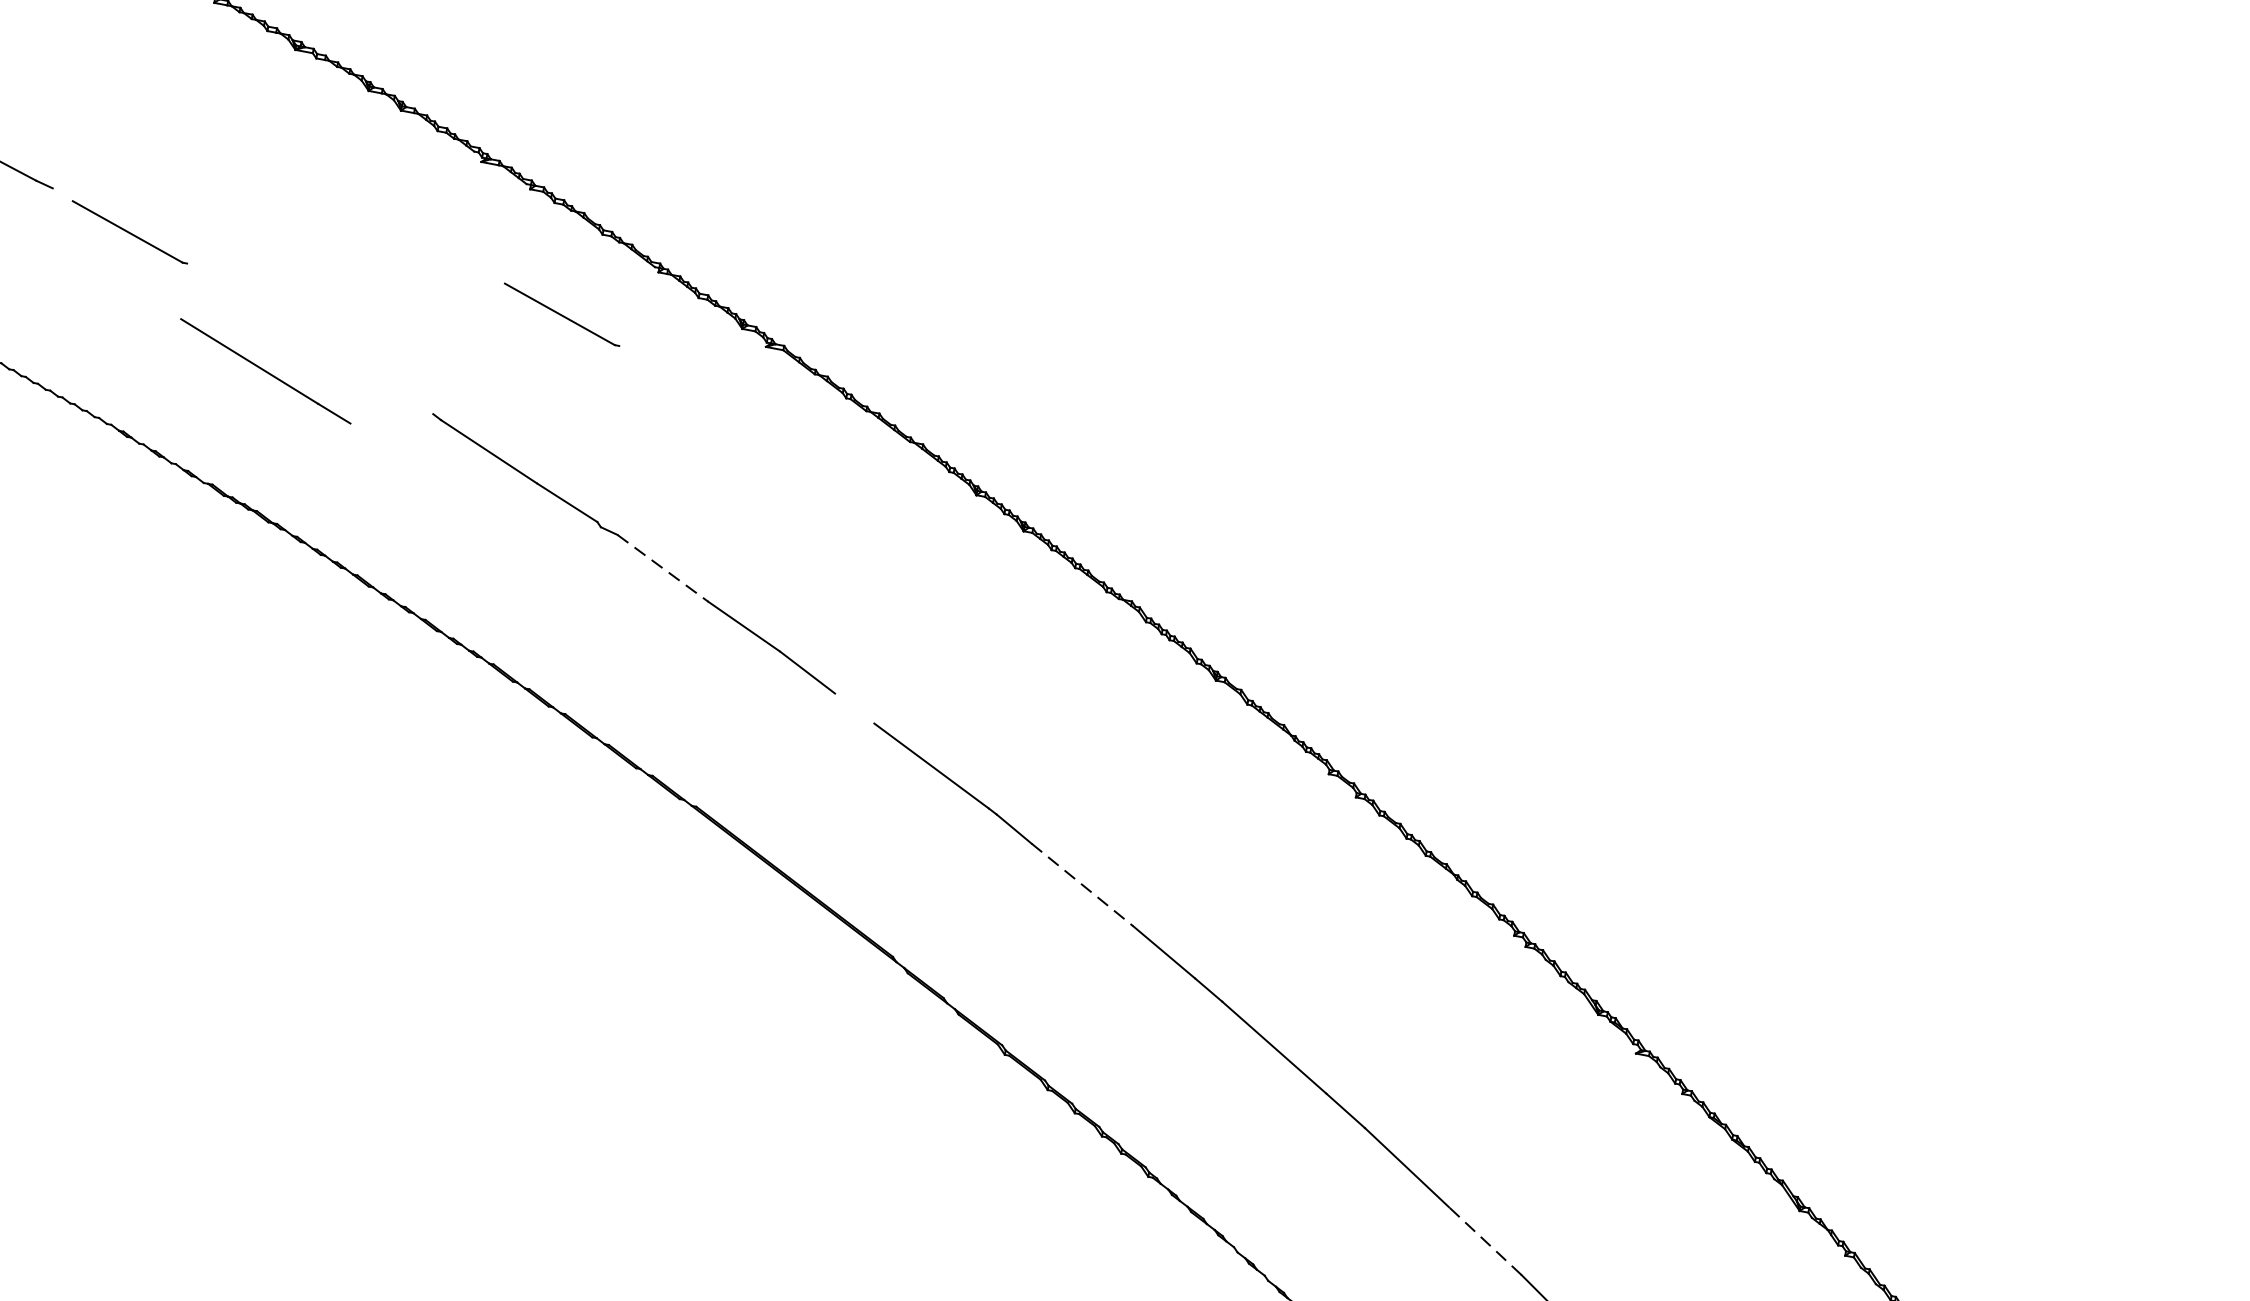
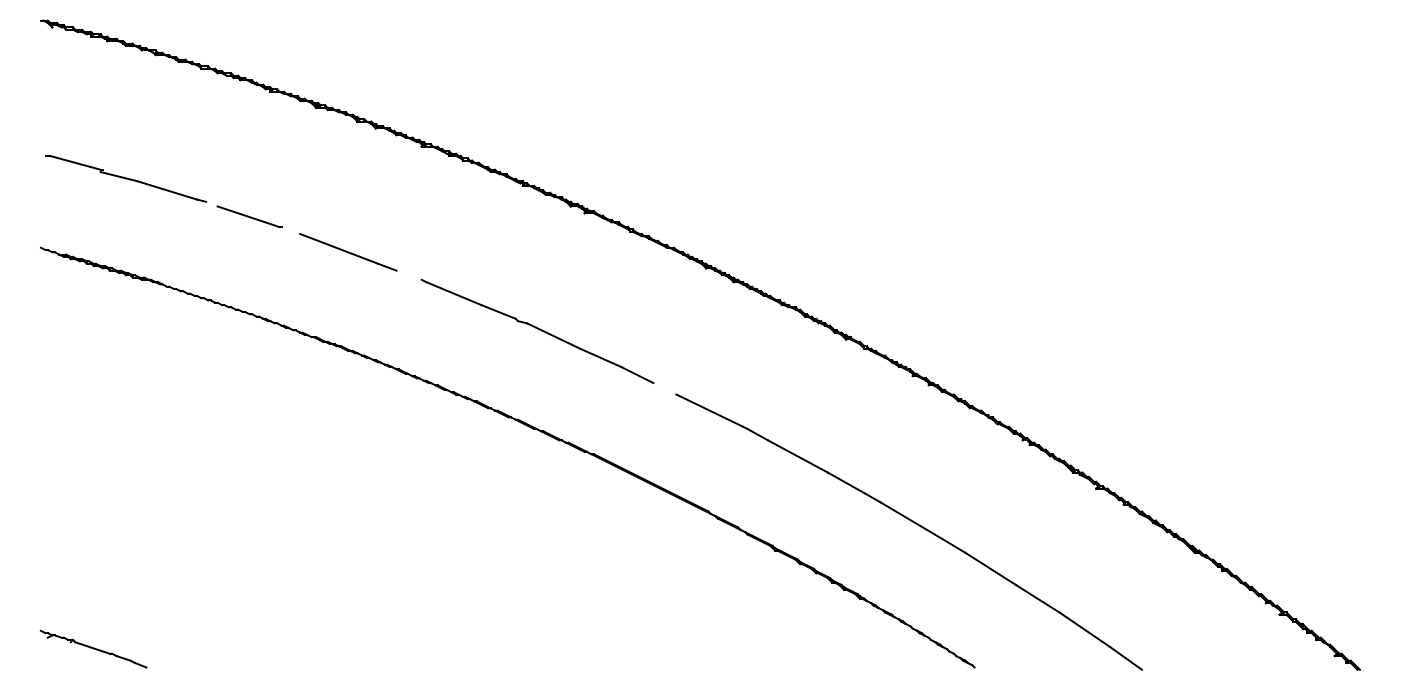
line: (561, 314) -> (477, 216), removed
line: (266, 371) -> (348, 252), moved
line: (664, 569) -> (554, 336), dashed -> solid
line: (1081, 884) -> (797, 456), dashed -> solid
line: (1485, 1240) -> (1037, 598), dashed -> solid

